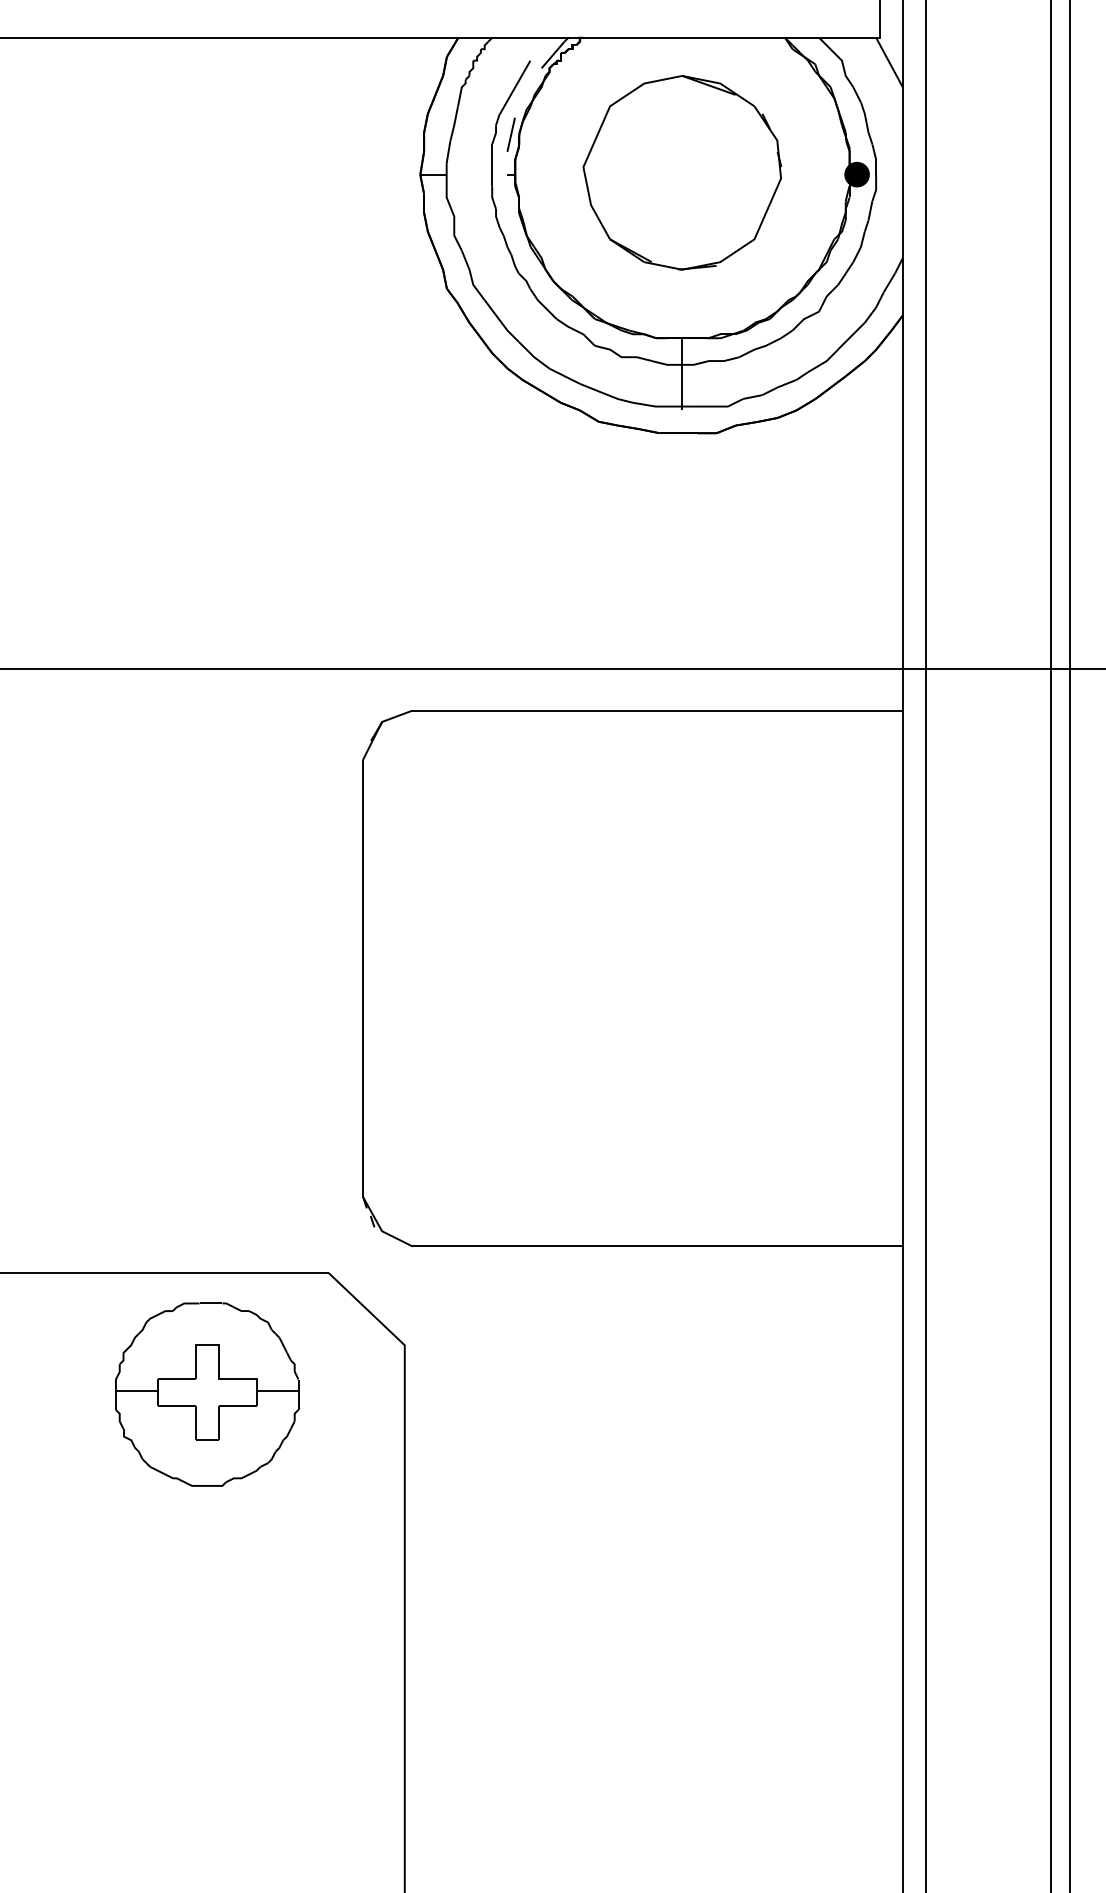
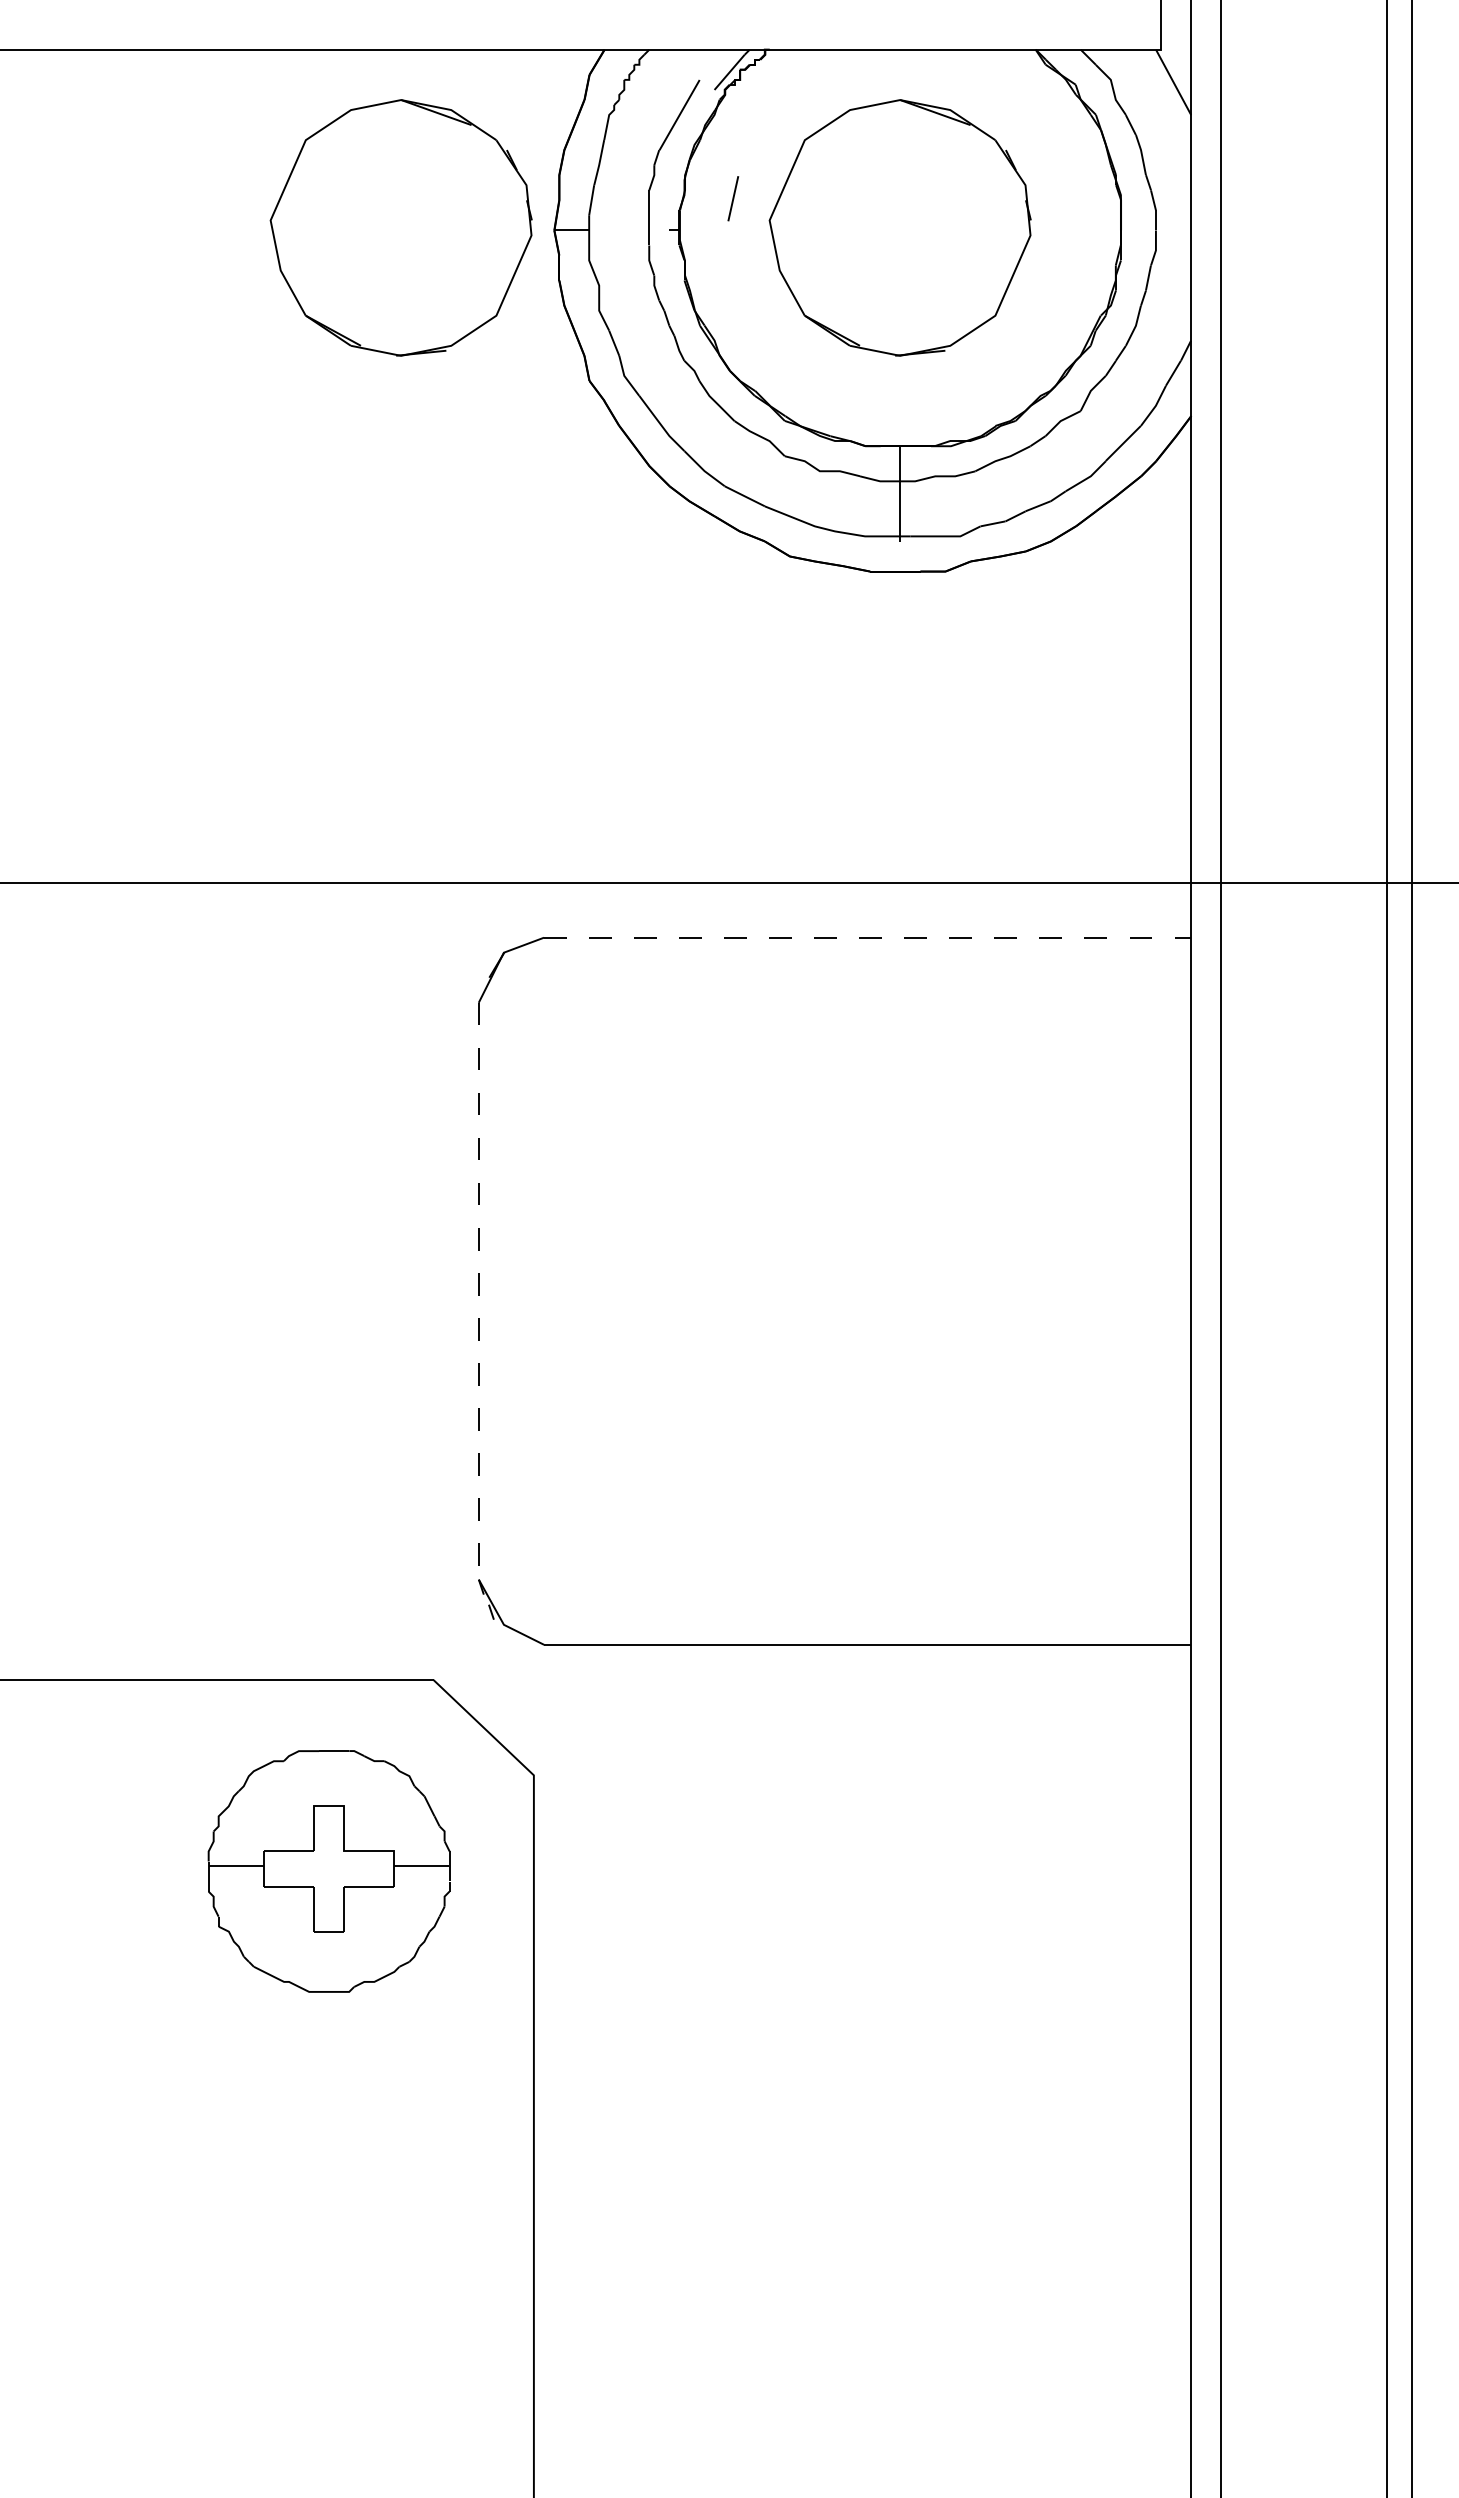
line: (511, 134) -> (733, 198), moved
part: (303, 172) -> (400, 227), added
fill: (856, 174) -> (1130, 230), removed
line: (657, 710) -> (867, 937), solid -> dashed
line: (362, 978) -> (478, 1291), solid -> dashed
part: (206, 1394) -> (328, 1871), moved

